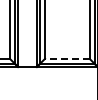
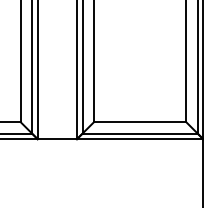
line: (66, 58) -> (138, 121), dashed -> solid

